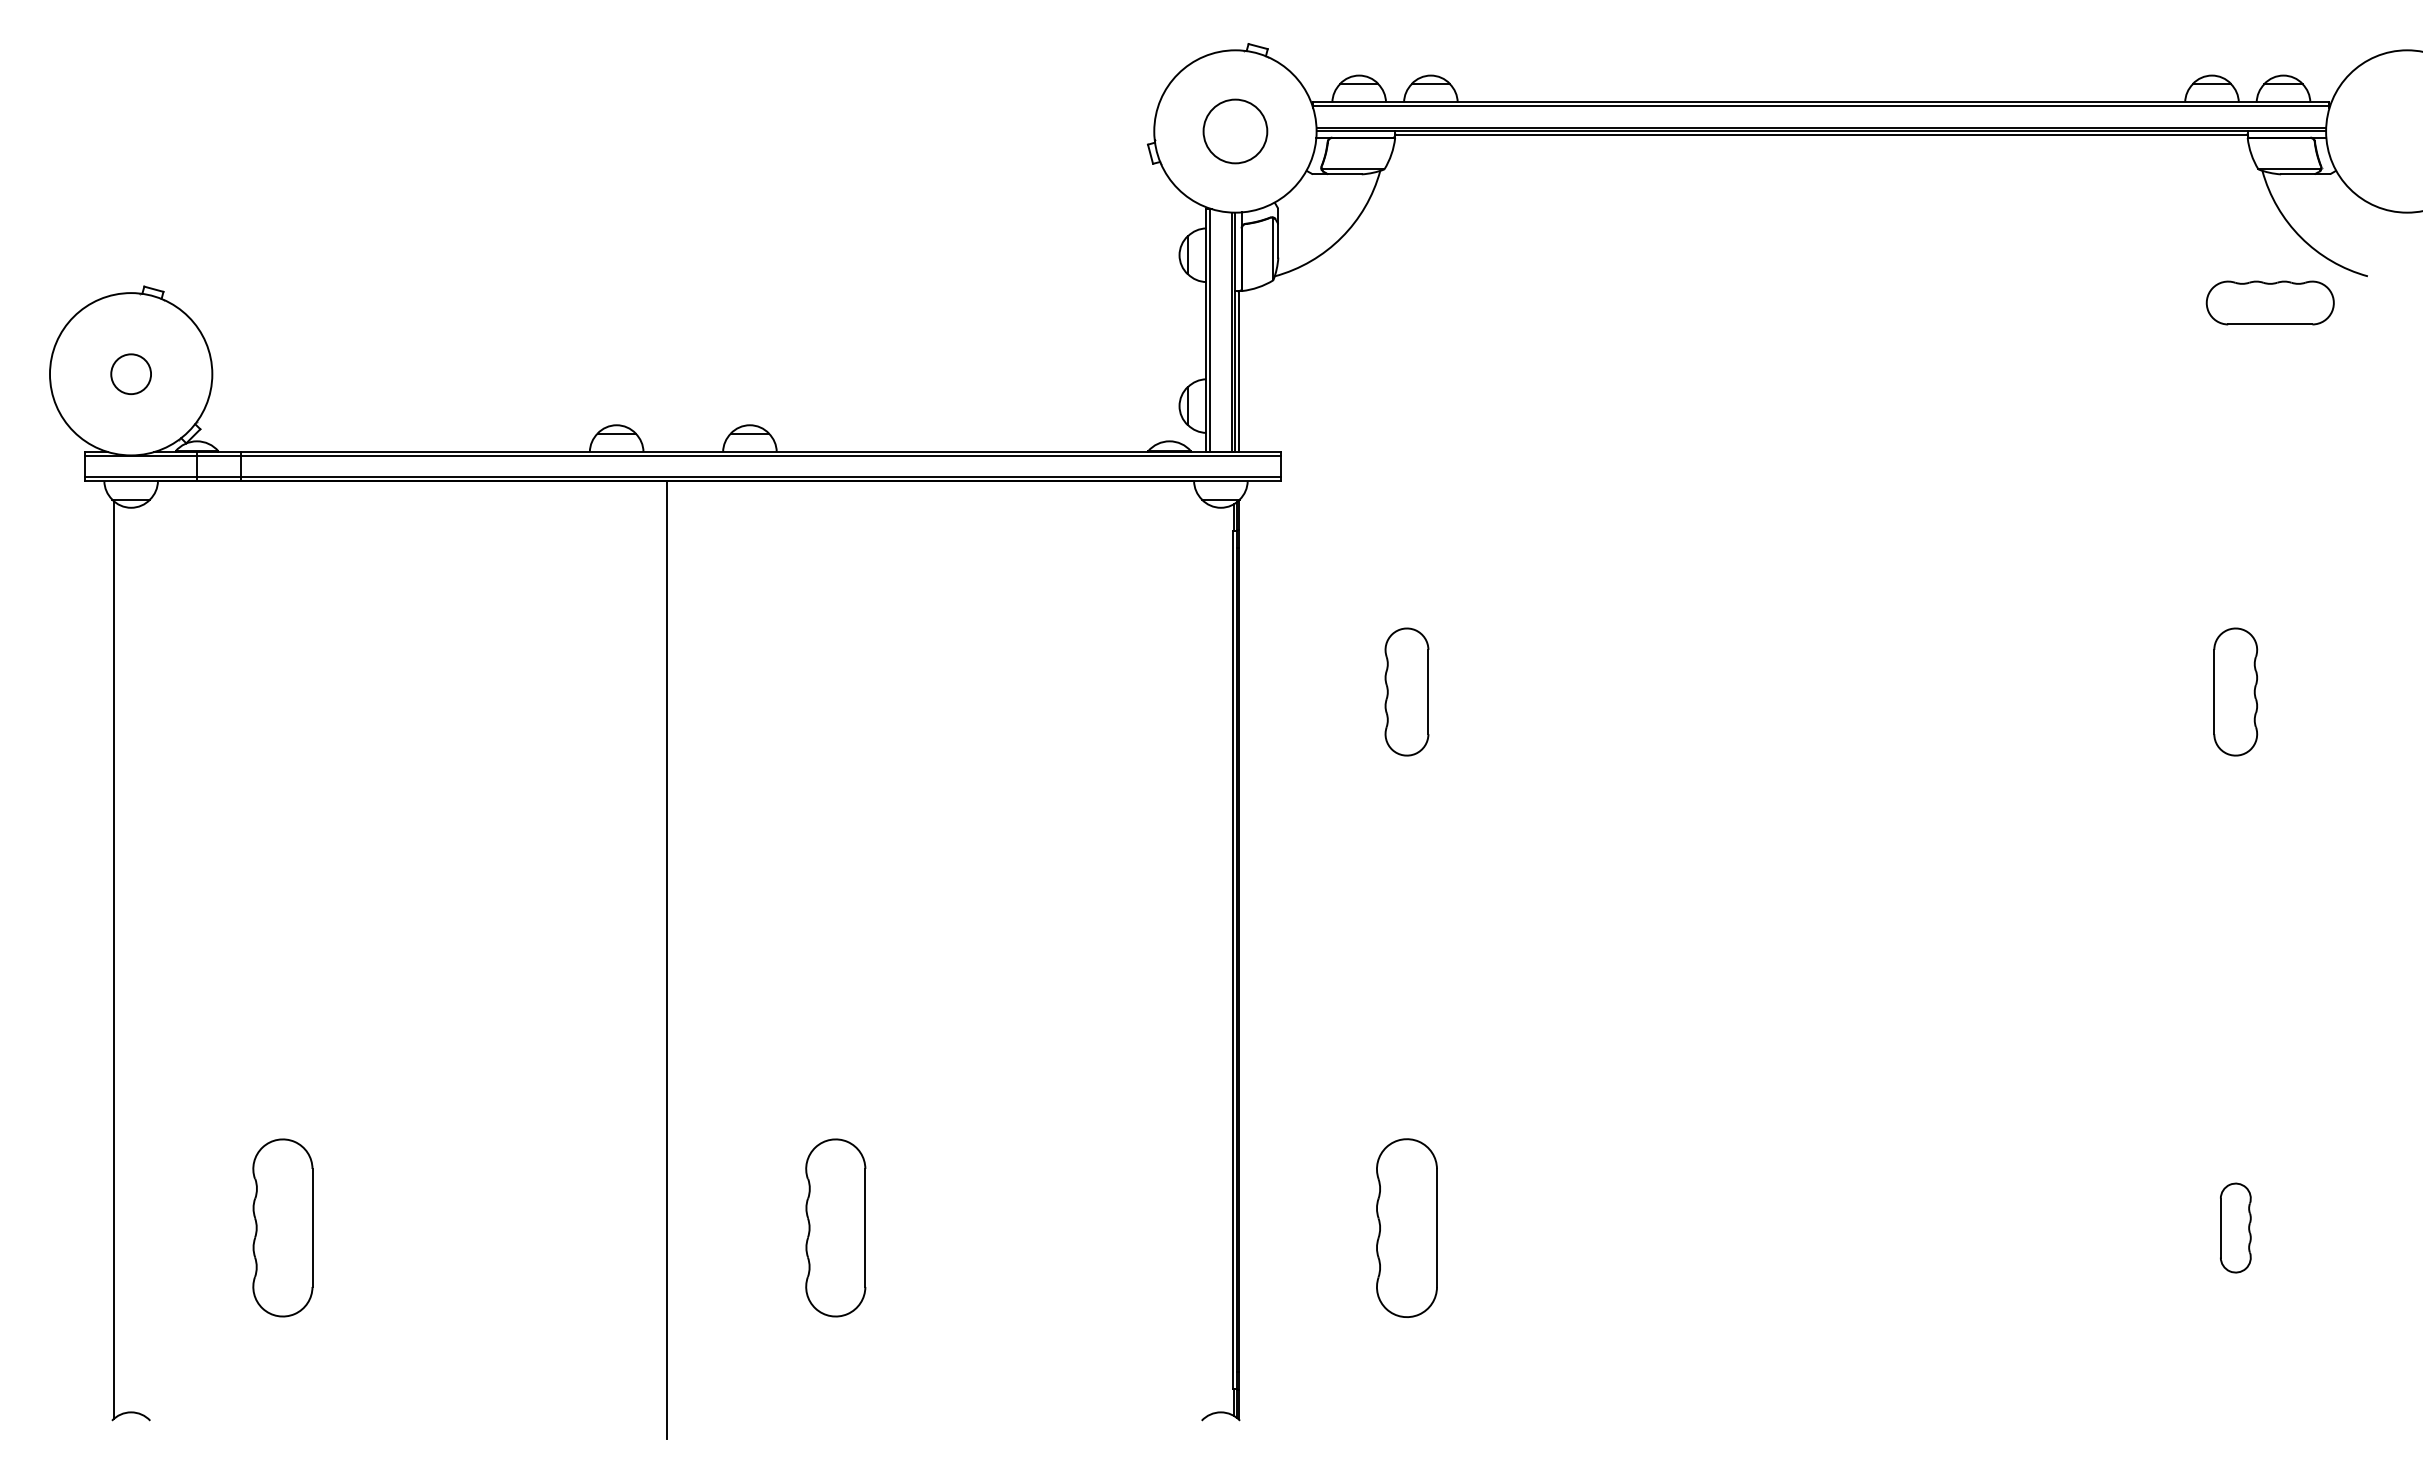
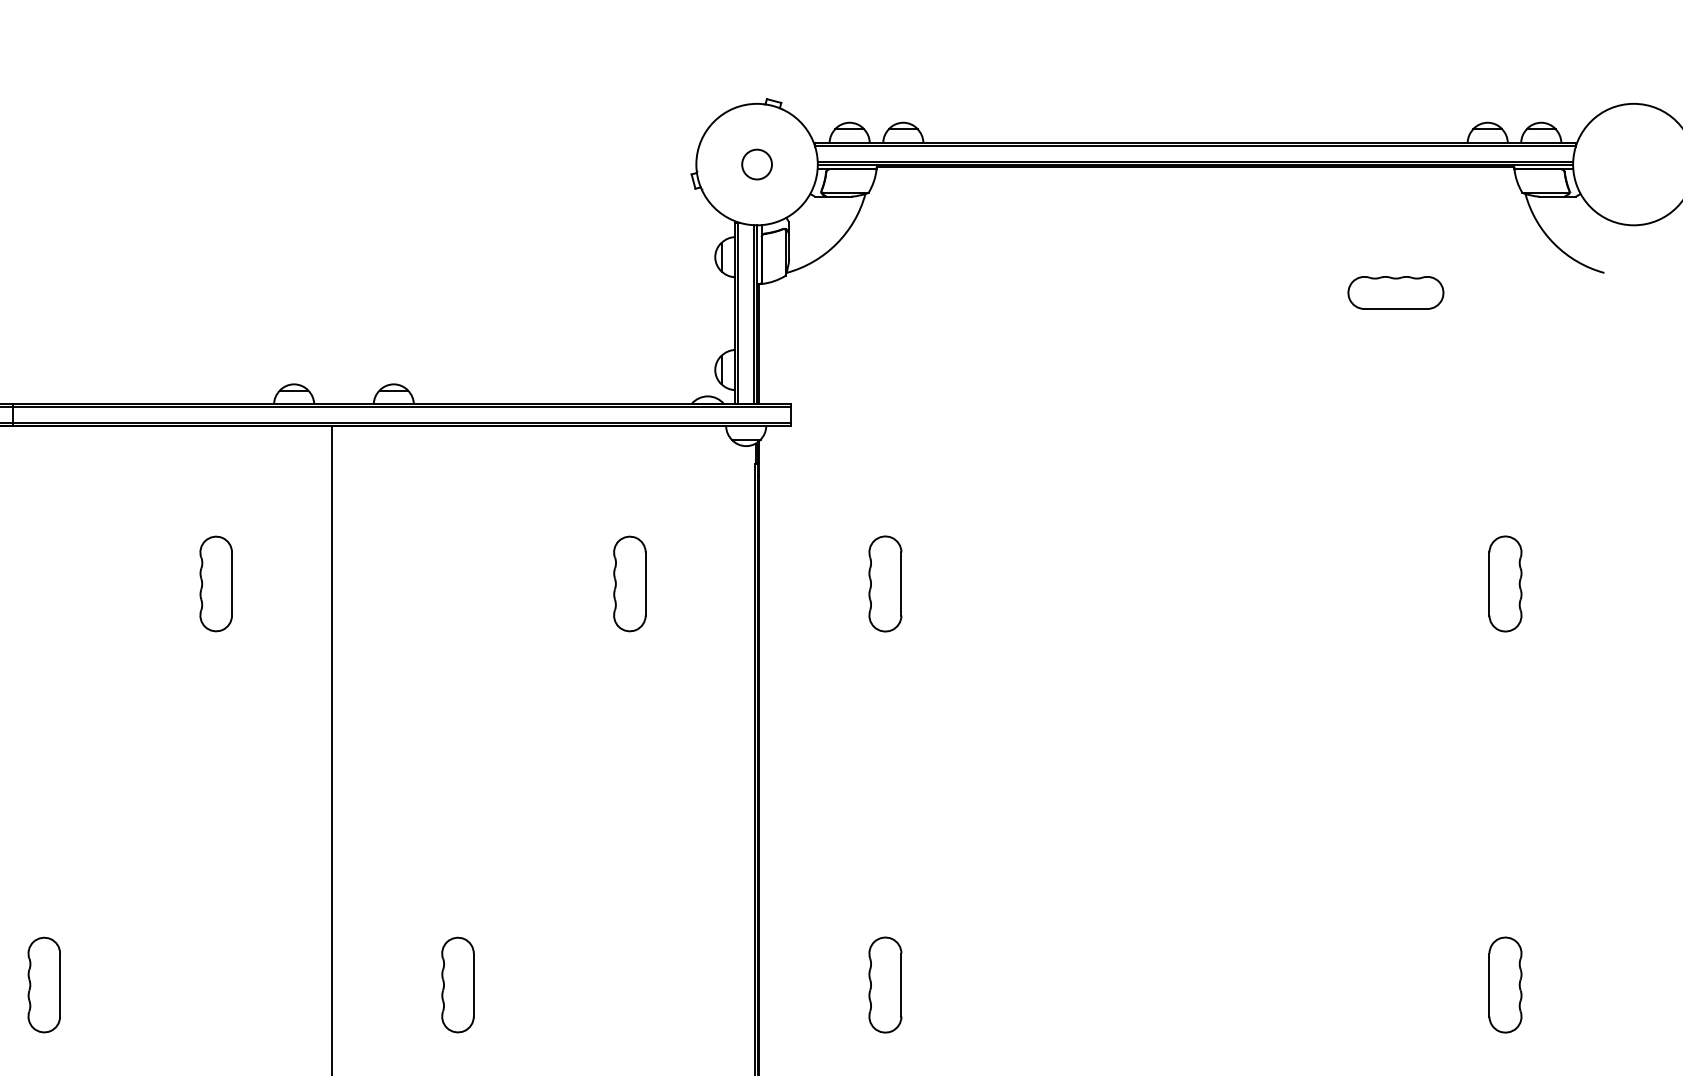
circle: (1235, 131) -> (757, 164), size x0.62
part: (2269, 302) -> (1395, 292), moved
part: (512, 691) -> (216, 583), added
part: (1065, 691) -> (629, 583), added
part: (1406, 1227) -> (885, 984), size x0.71
part: (2235, 1227) -> (1505, 984), size x1.43
part: (282, 1228) -> (44, 985), size x0.71
part: (835, 1228) -> (457, 985), size x0.71

